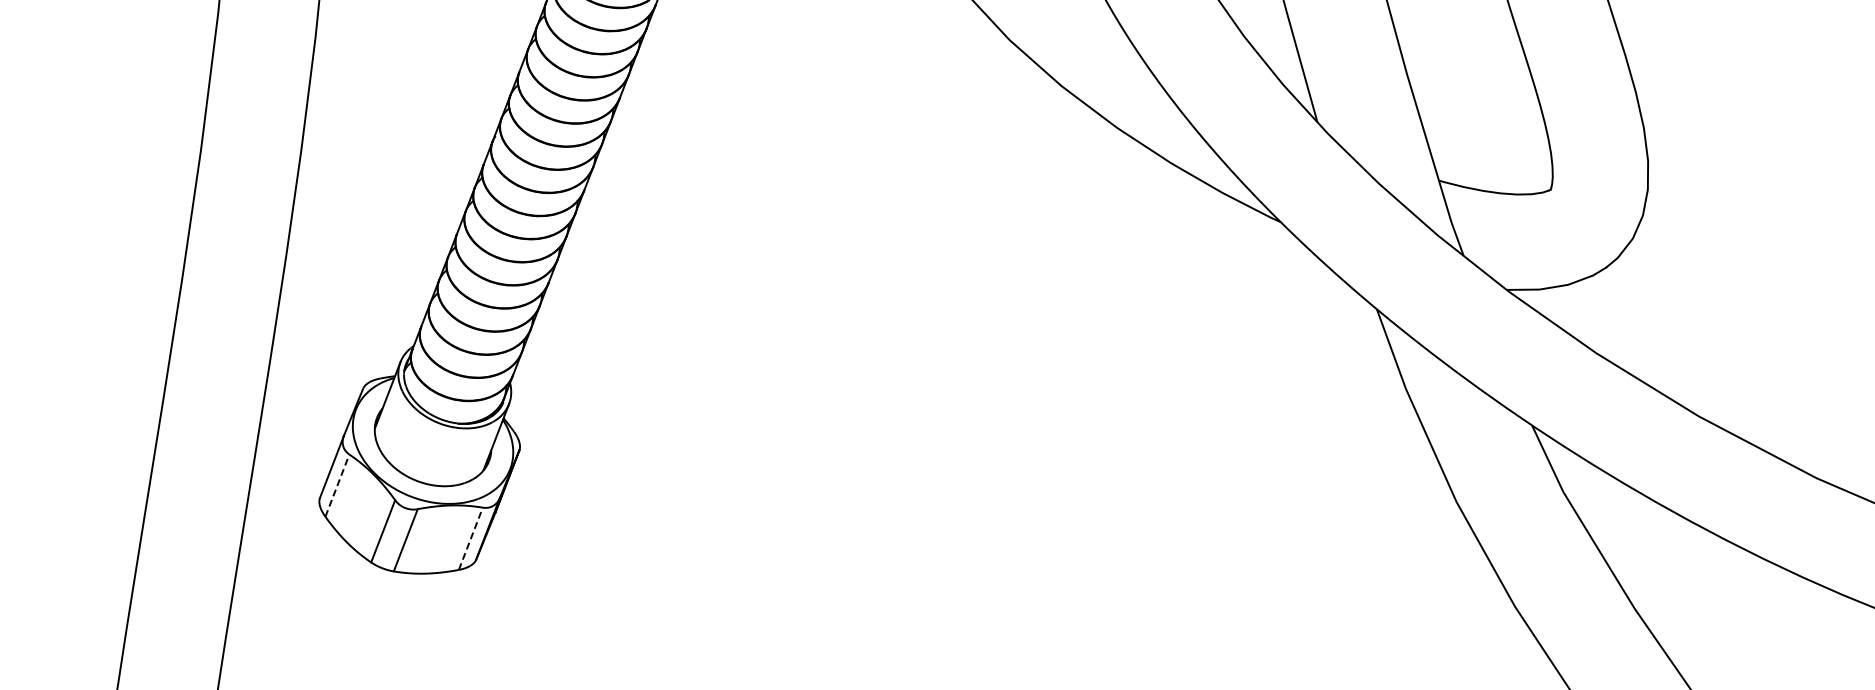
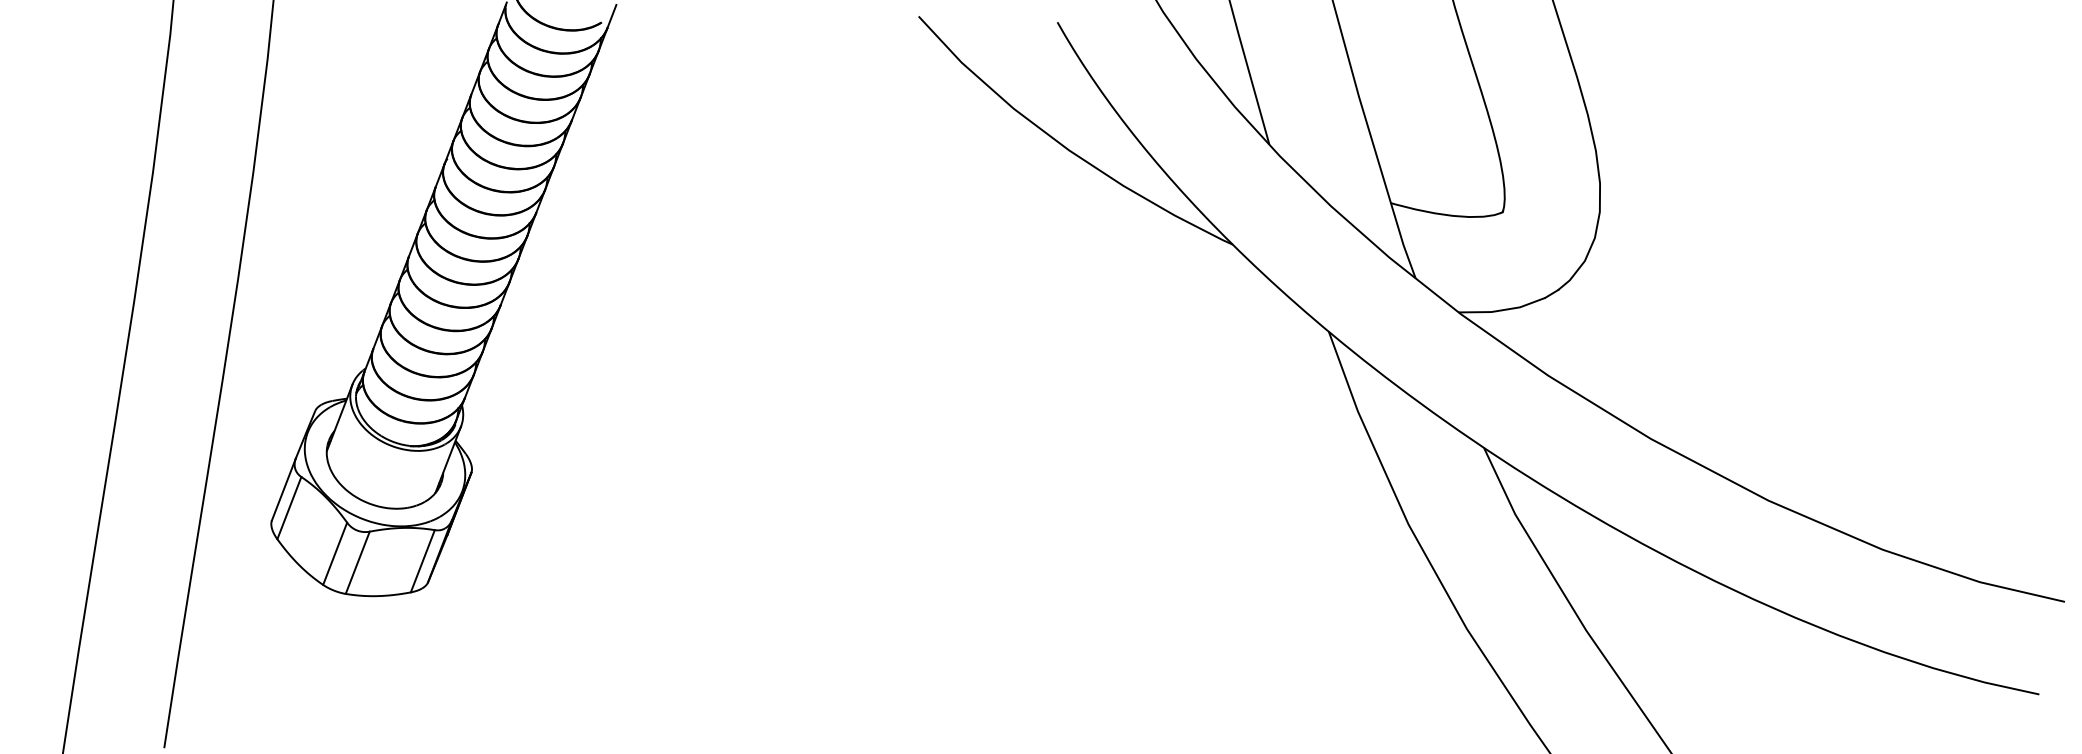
line: (337, 485) -> (289, 507), dashed -> solid
line: (471, 538) -> (423, 560), dashed -> solid

